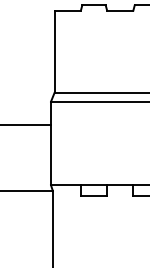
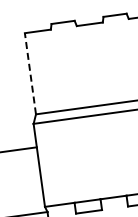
line: (54, 51) -> (30, 73), solid -> dashed

